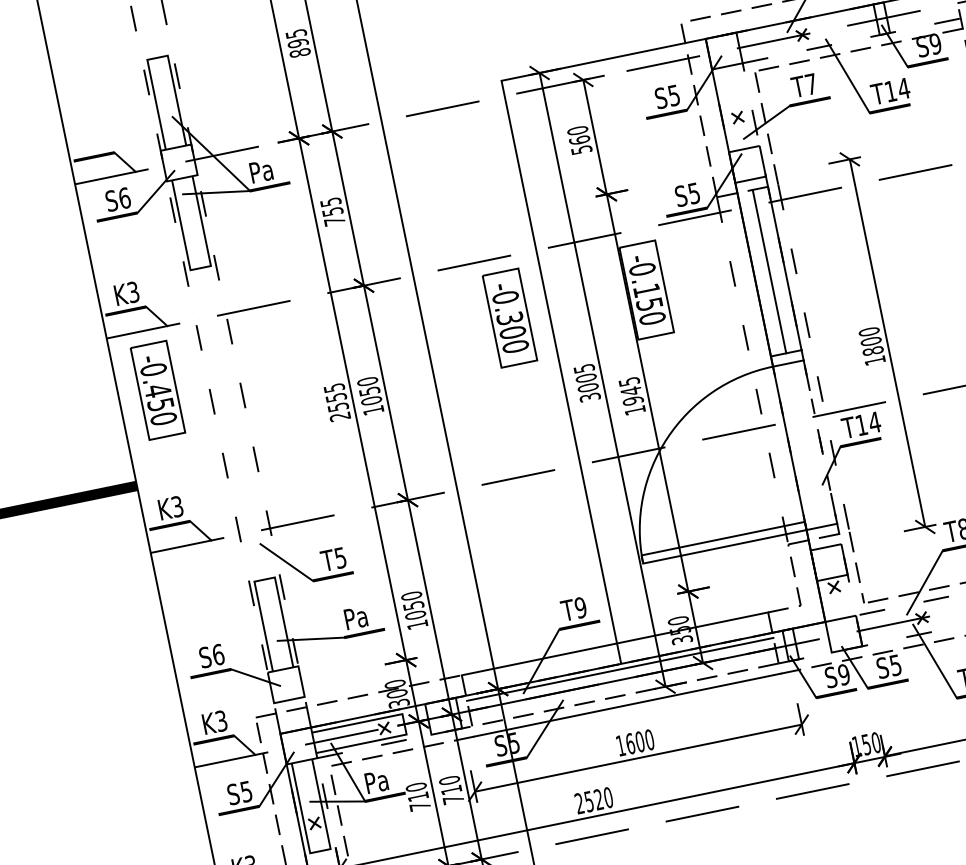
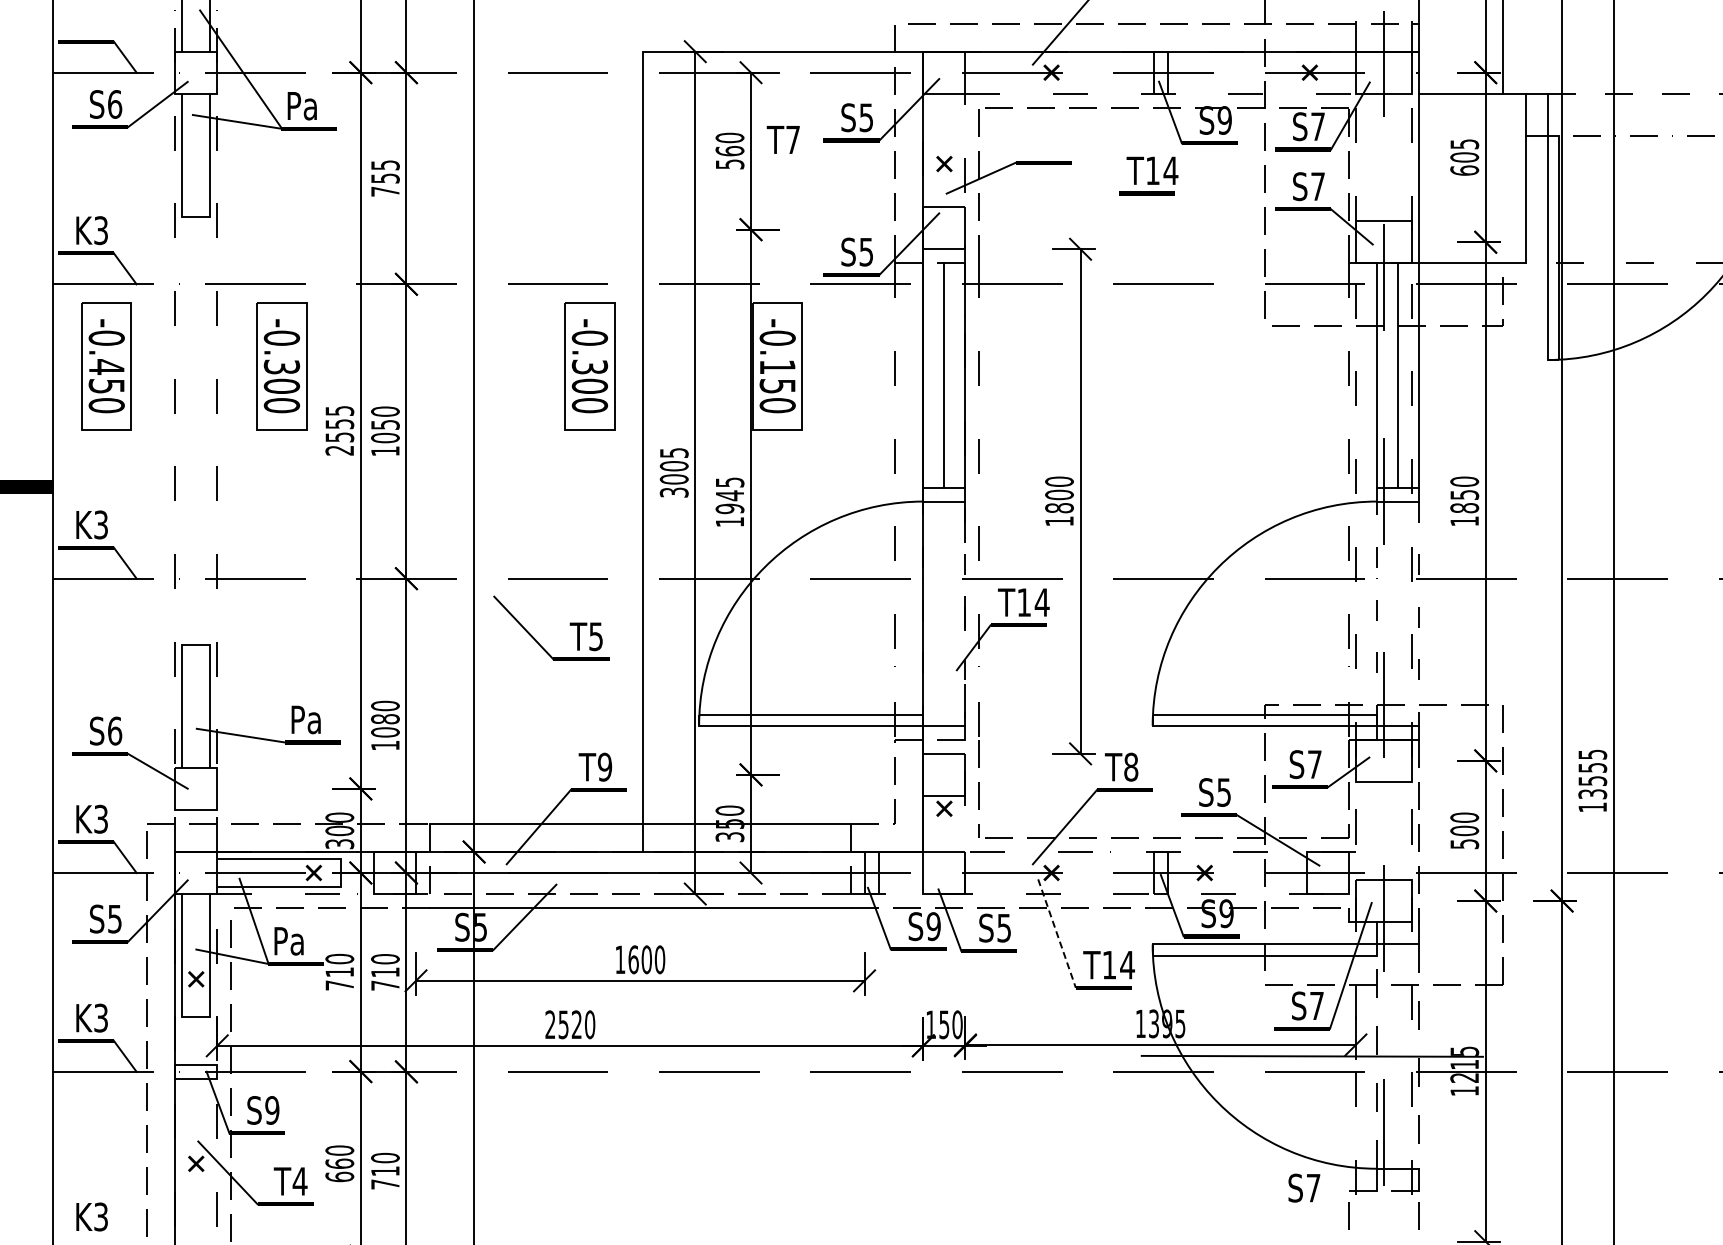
line: (847, 76) -> (1100, 139), removed
text: (803, 85) -> (782, 139), moved
part: (285, 364) -> (281, 366), added
part: (319, 553) -> (569, 625), moved
text: (413, 605) -> (385, 719), 1050 -> 1080
line: (935, 662) -> (1057, 934), solid -> dashed
line: (620, 669) -> (640, 858), removed

